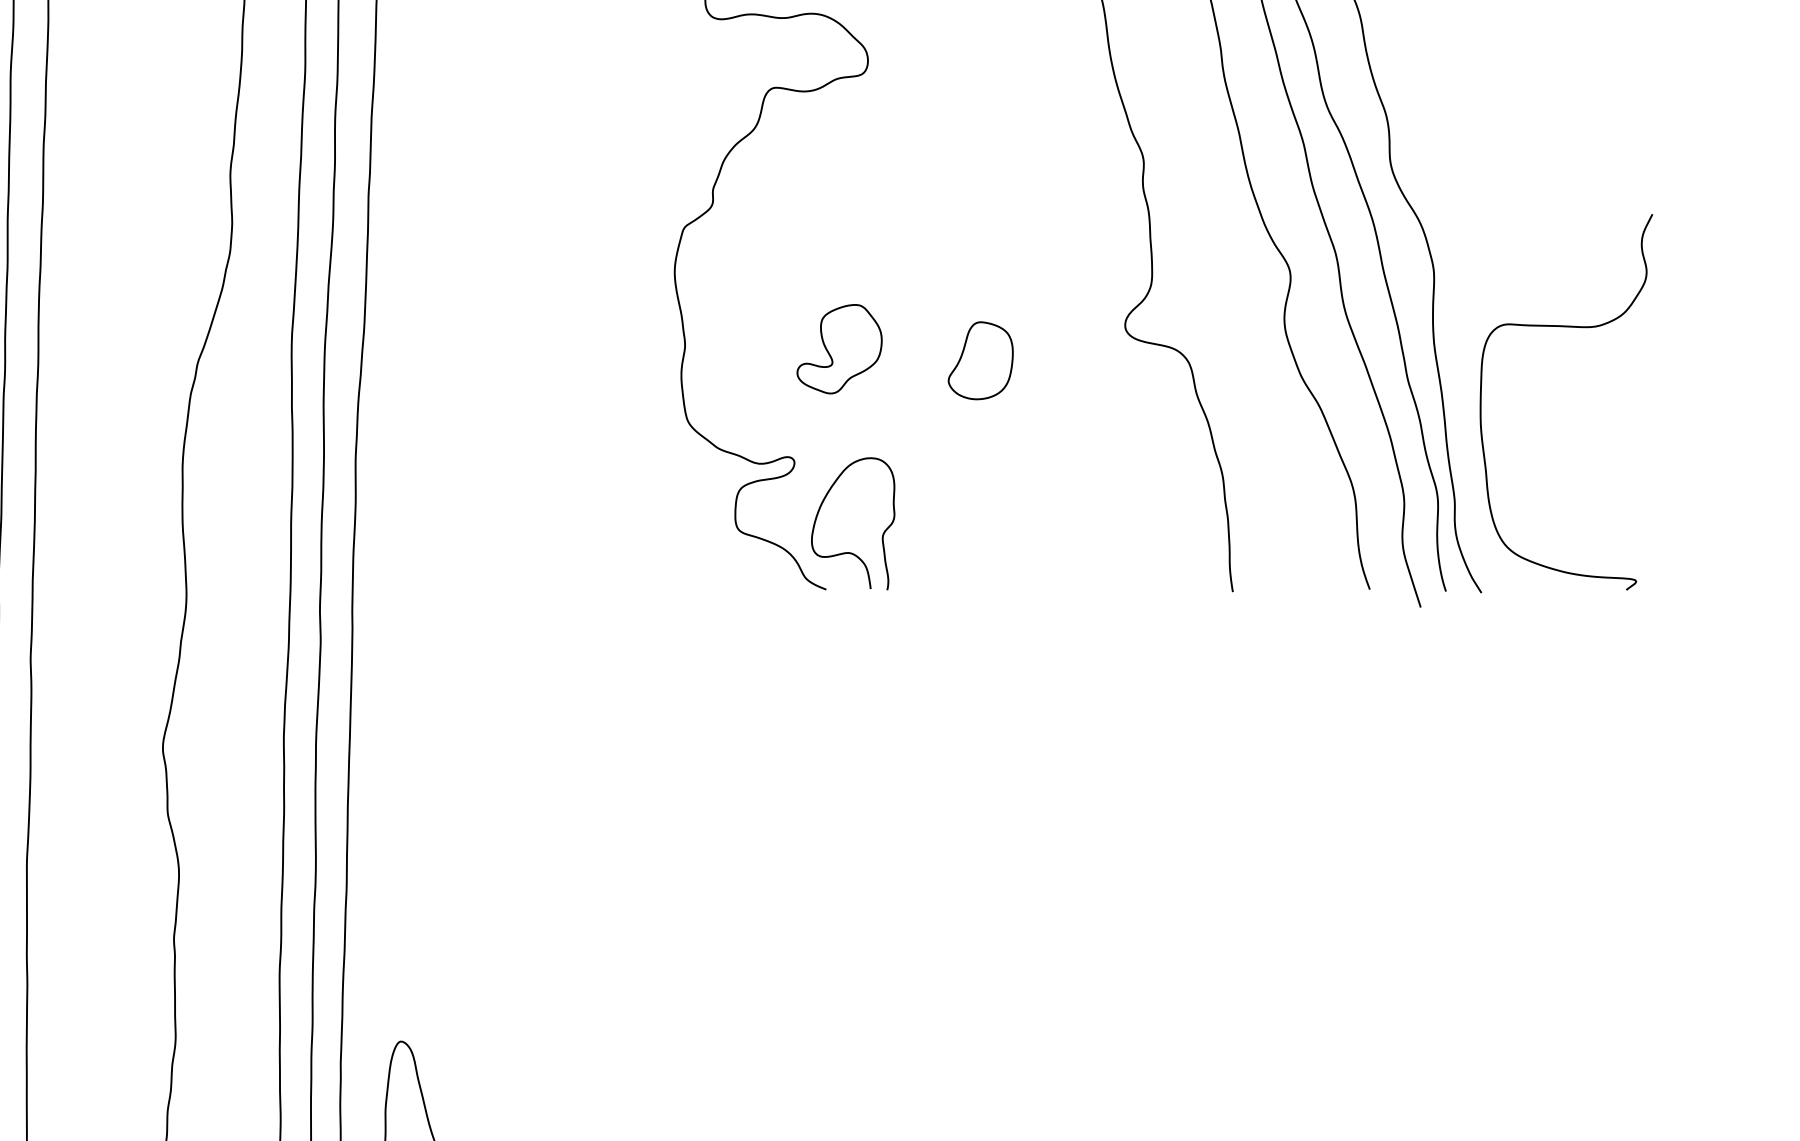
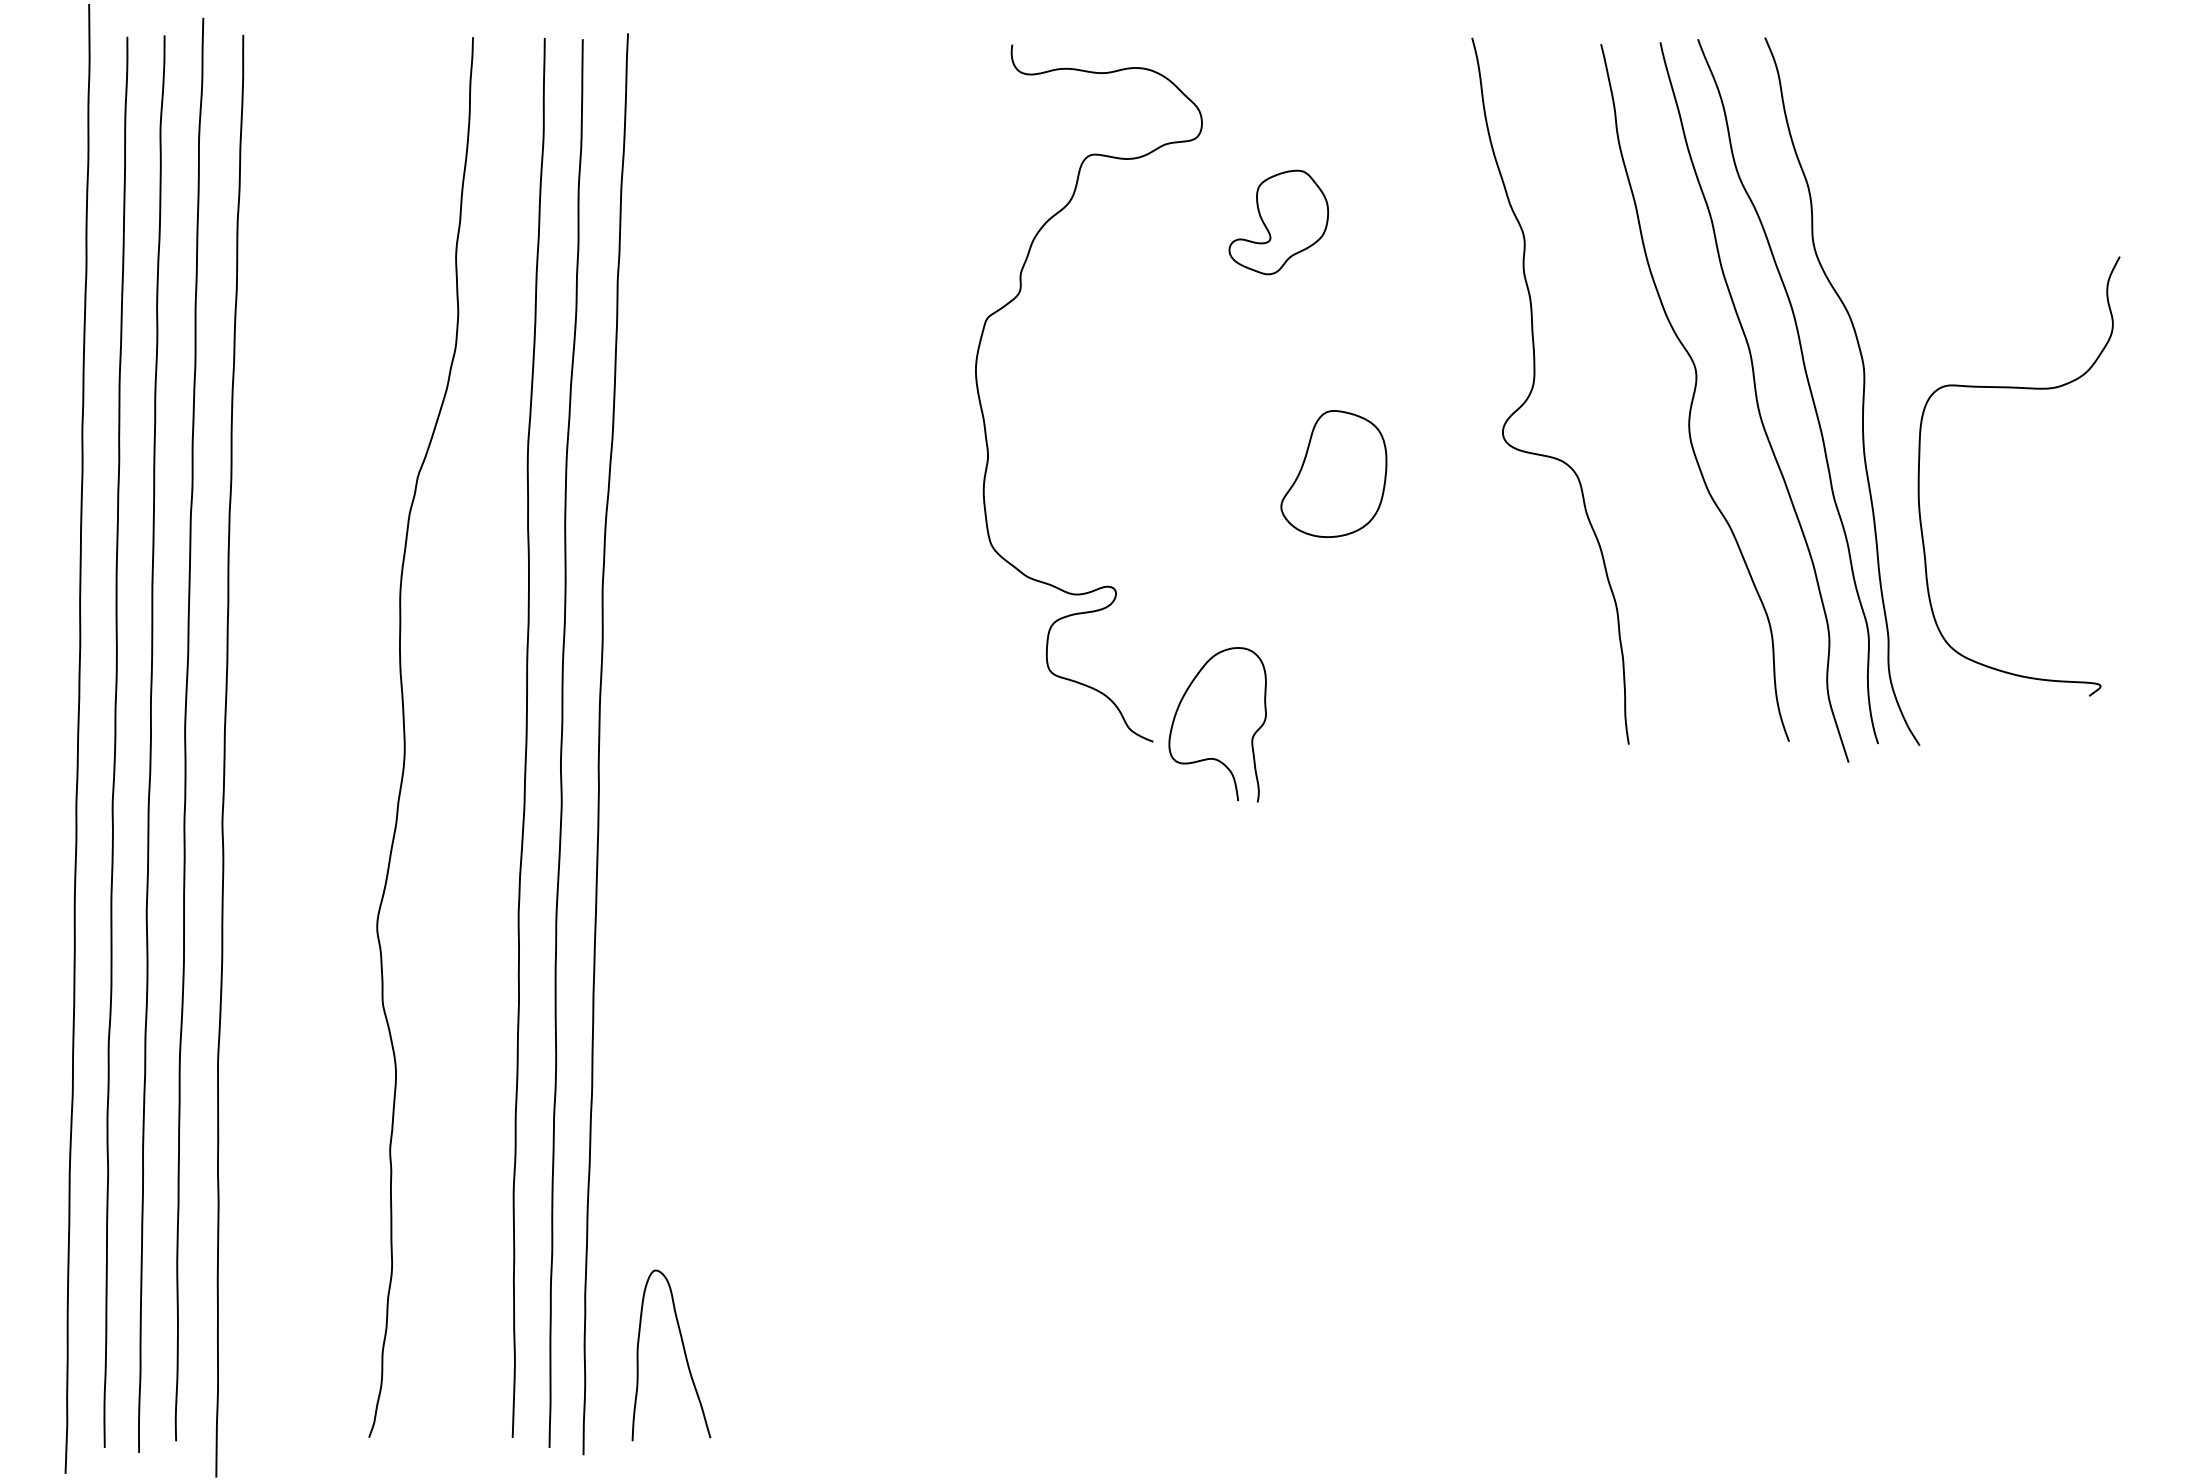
curve: (1571, 327) -> (2025, 389), moved
part: (839, 349) -> (1278, 222), moved
part: (980, 360) -> (1333, 473), size x1.4
curve: (852, 552) -> (1216, 758), moved

